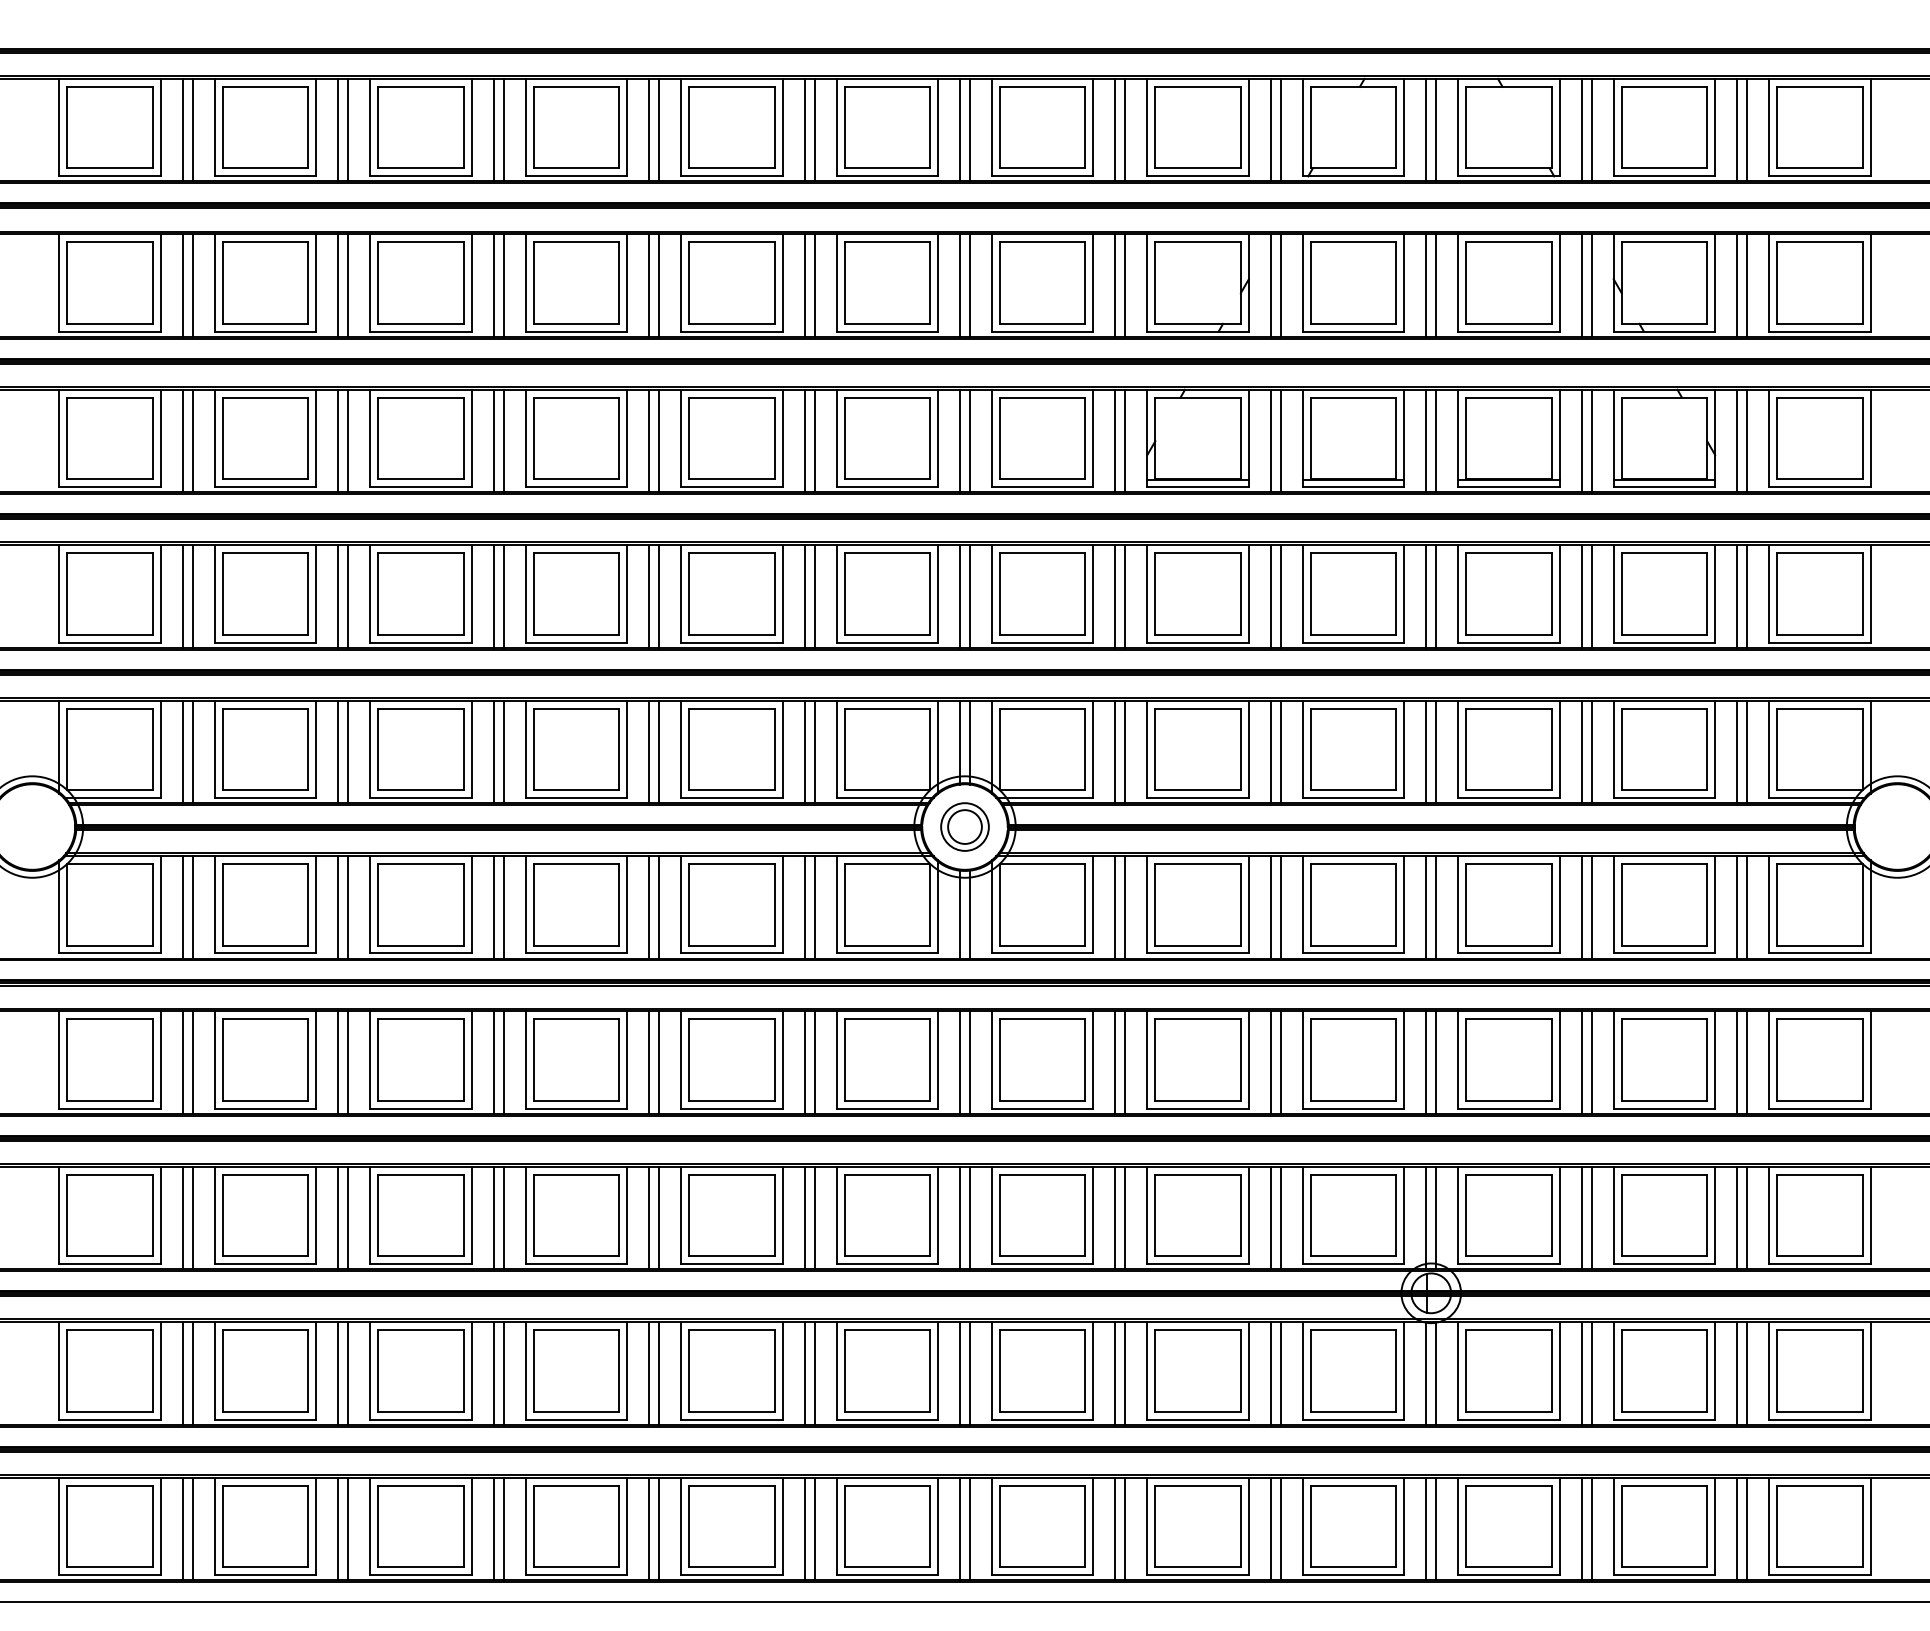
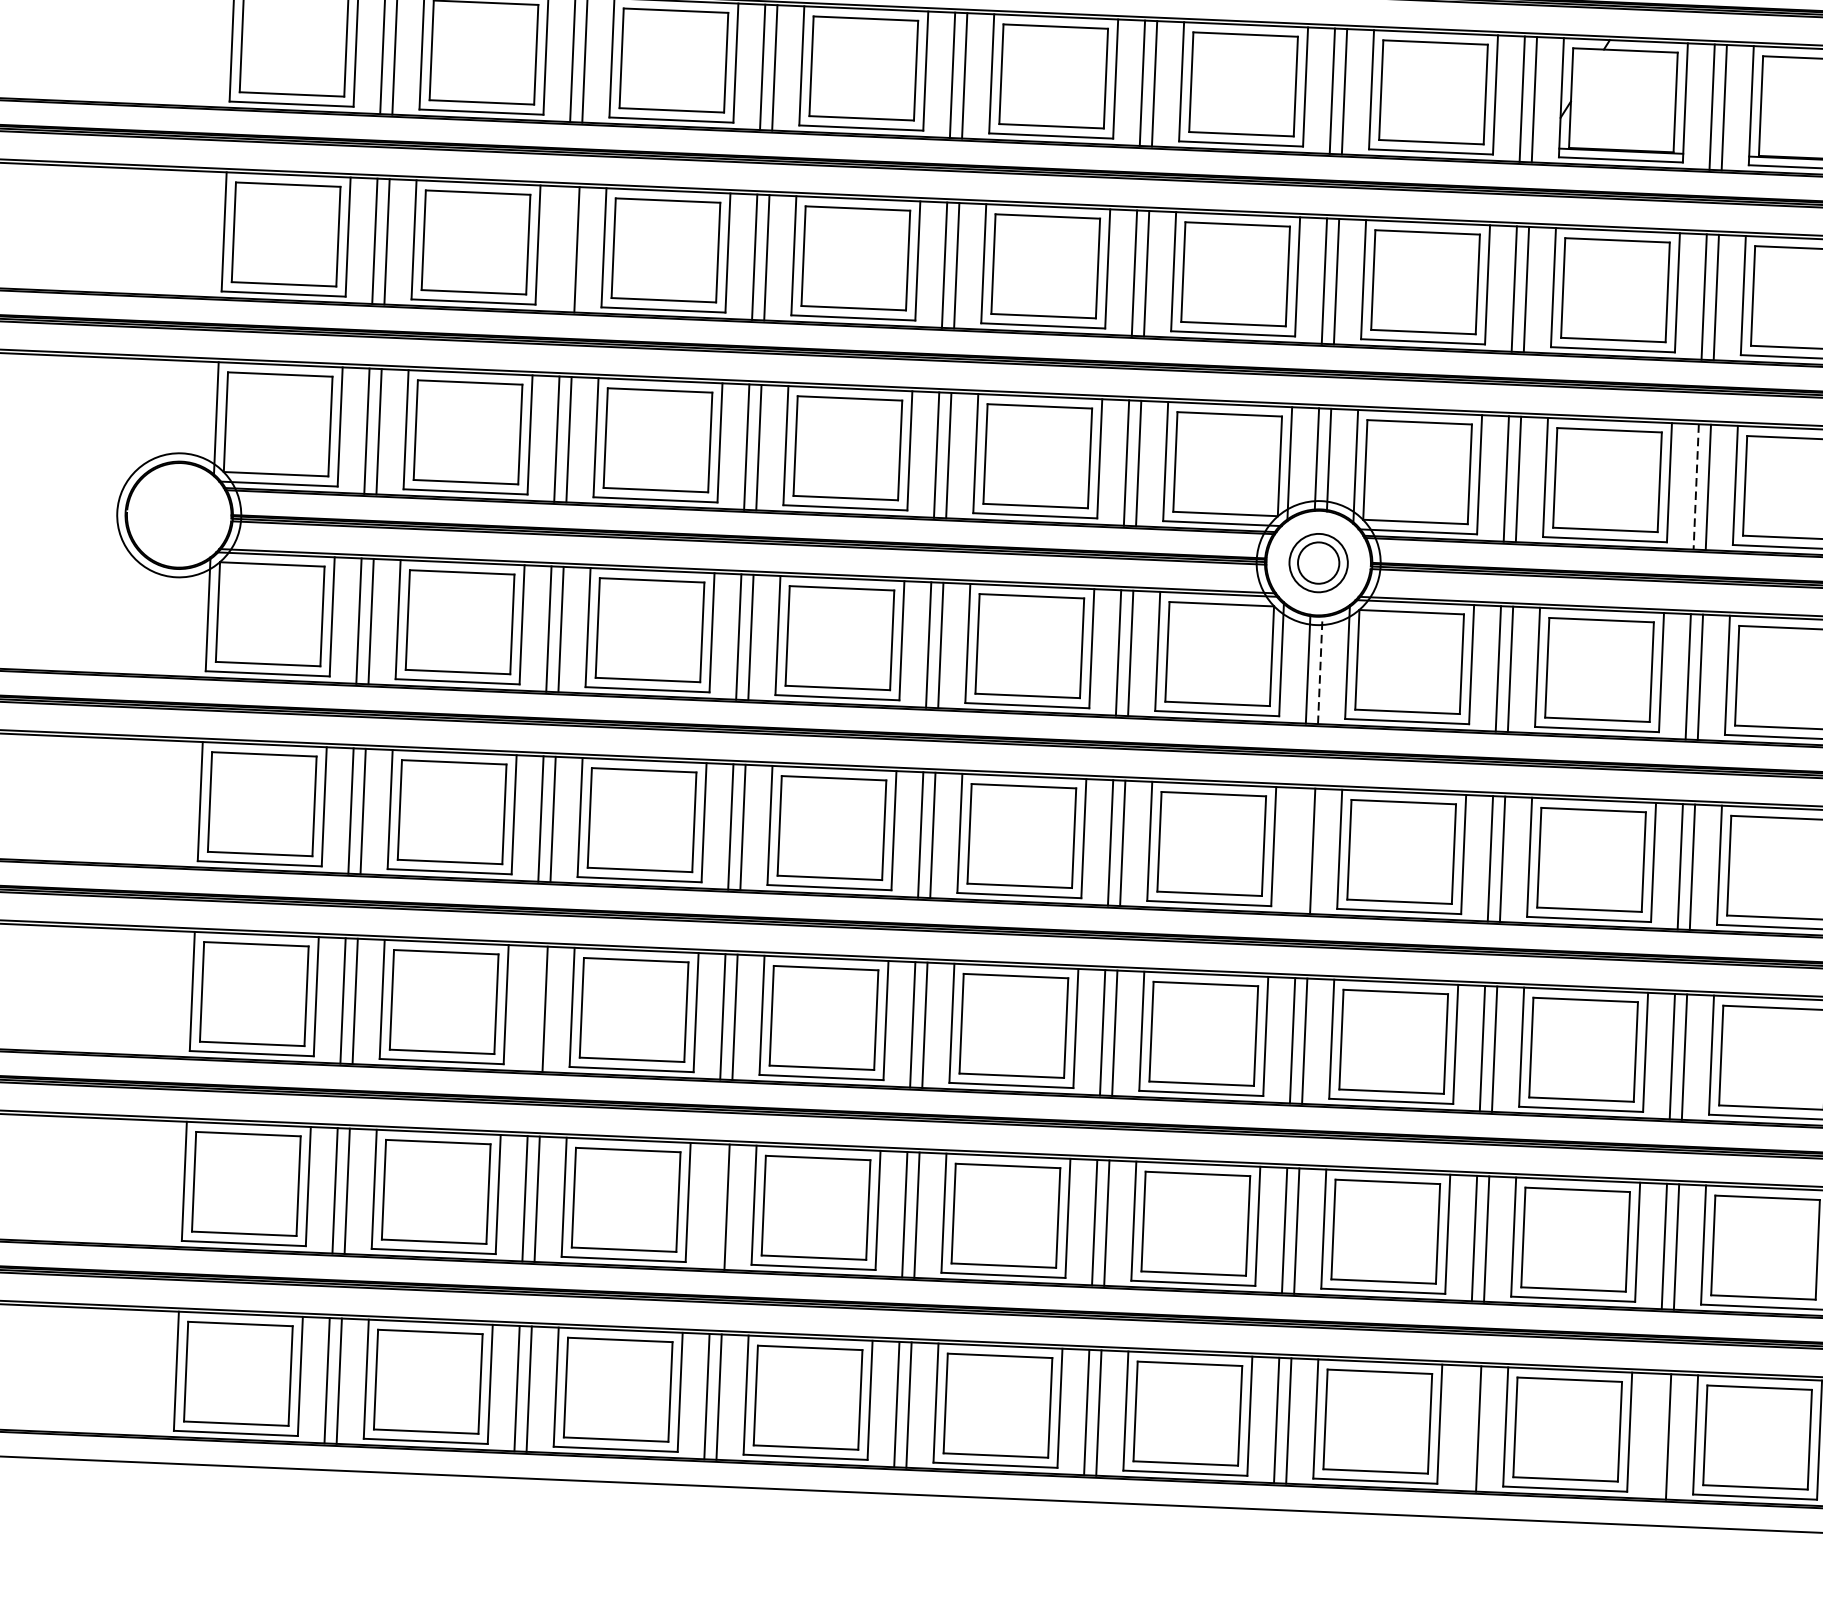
line: (338, 596) -> (564, 249), removed
line: (1270, 752) -> (1695, 487), solid -> dashed
line: (969, 914) -> (1319, 670), solid -> dashed
line: (960, 1062) -> (1301, 850), removed
line: (338, 1217) -> (533, 1008), removed
line: (493, 1373) -> (714, 1206), removed
line: (1115, 1528) -> (1466, 1427), removed
line: (1270, 1528) -> (1656, 1435), removed

